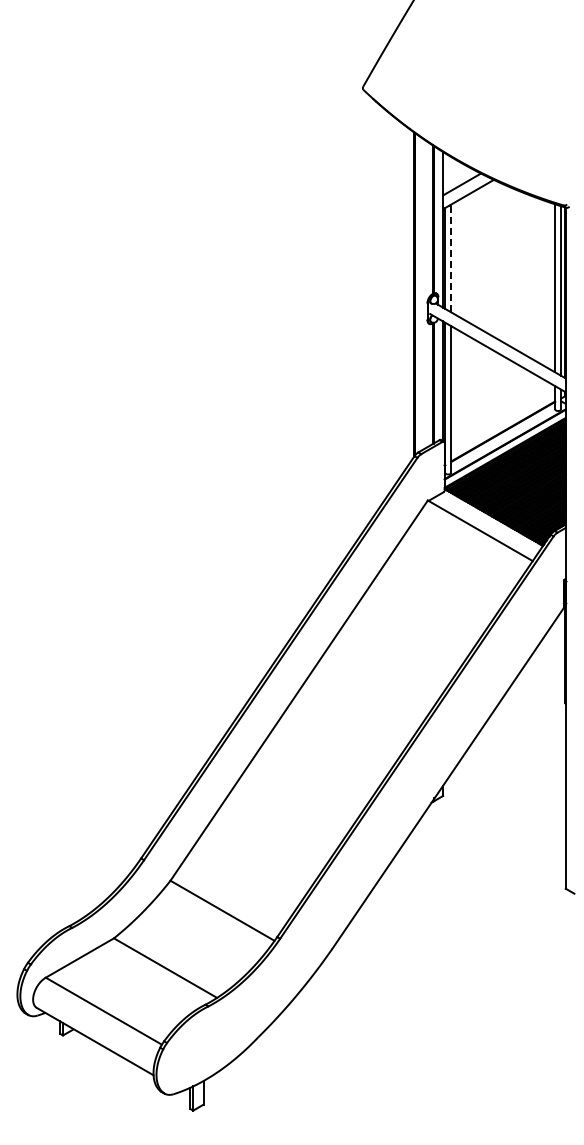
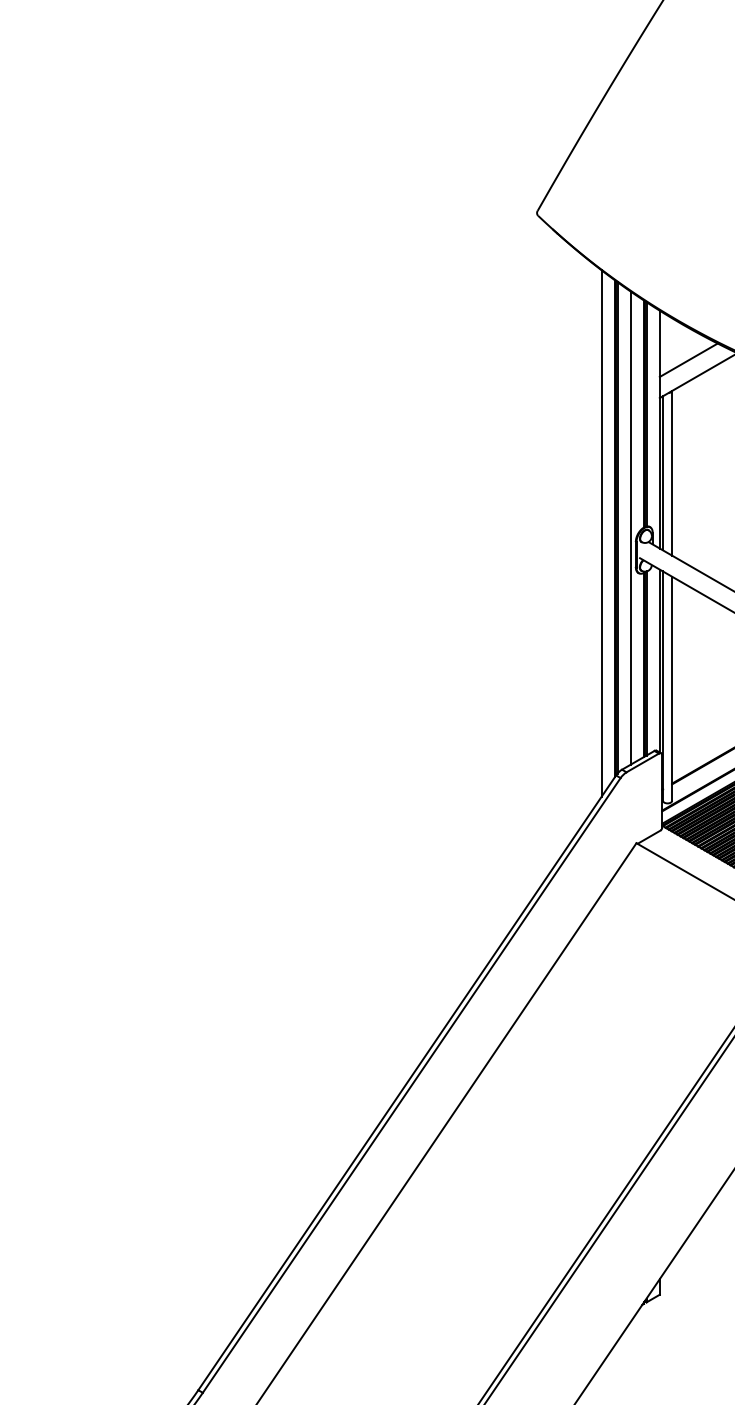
line: (451, 258) -> (672, 473), dashed -> solid
line: (424, 294) -> (631, 528), added
line: (405, 297) -> (602, 532), added

